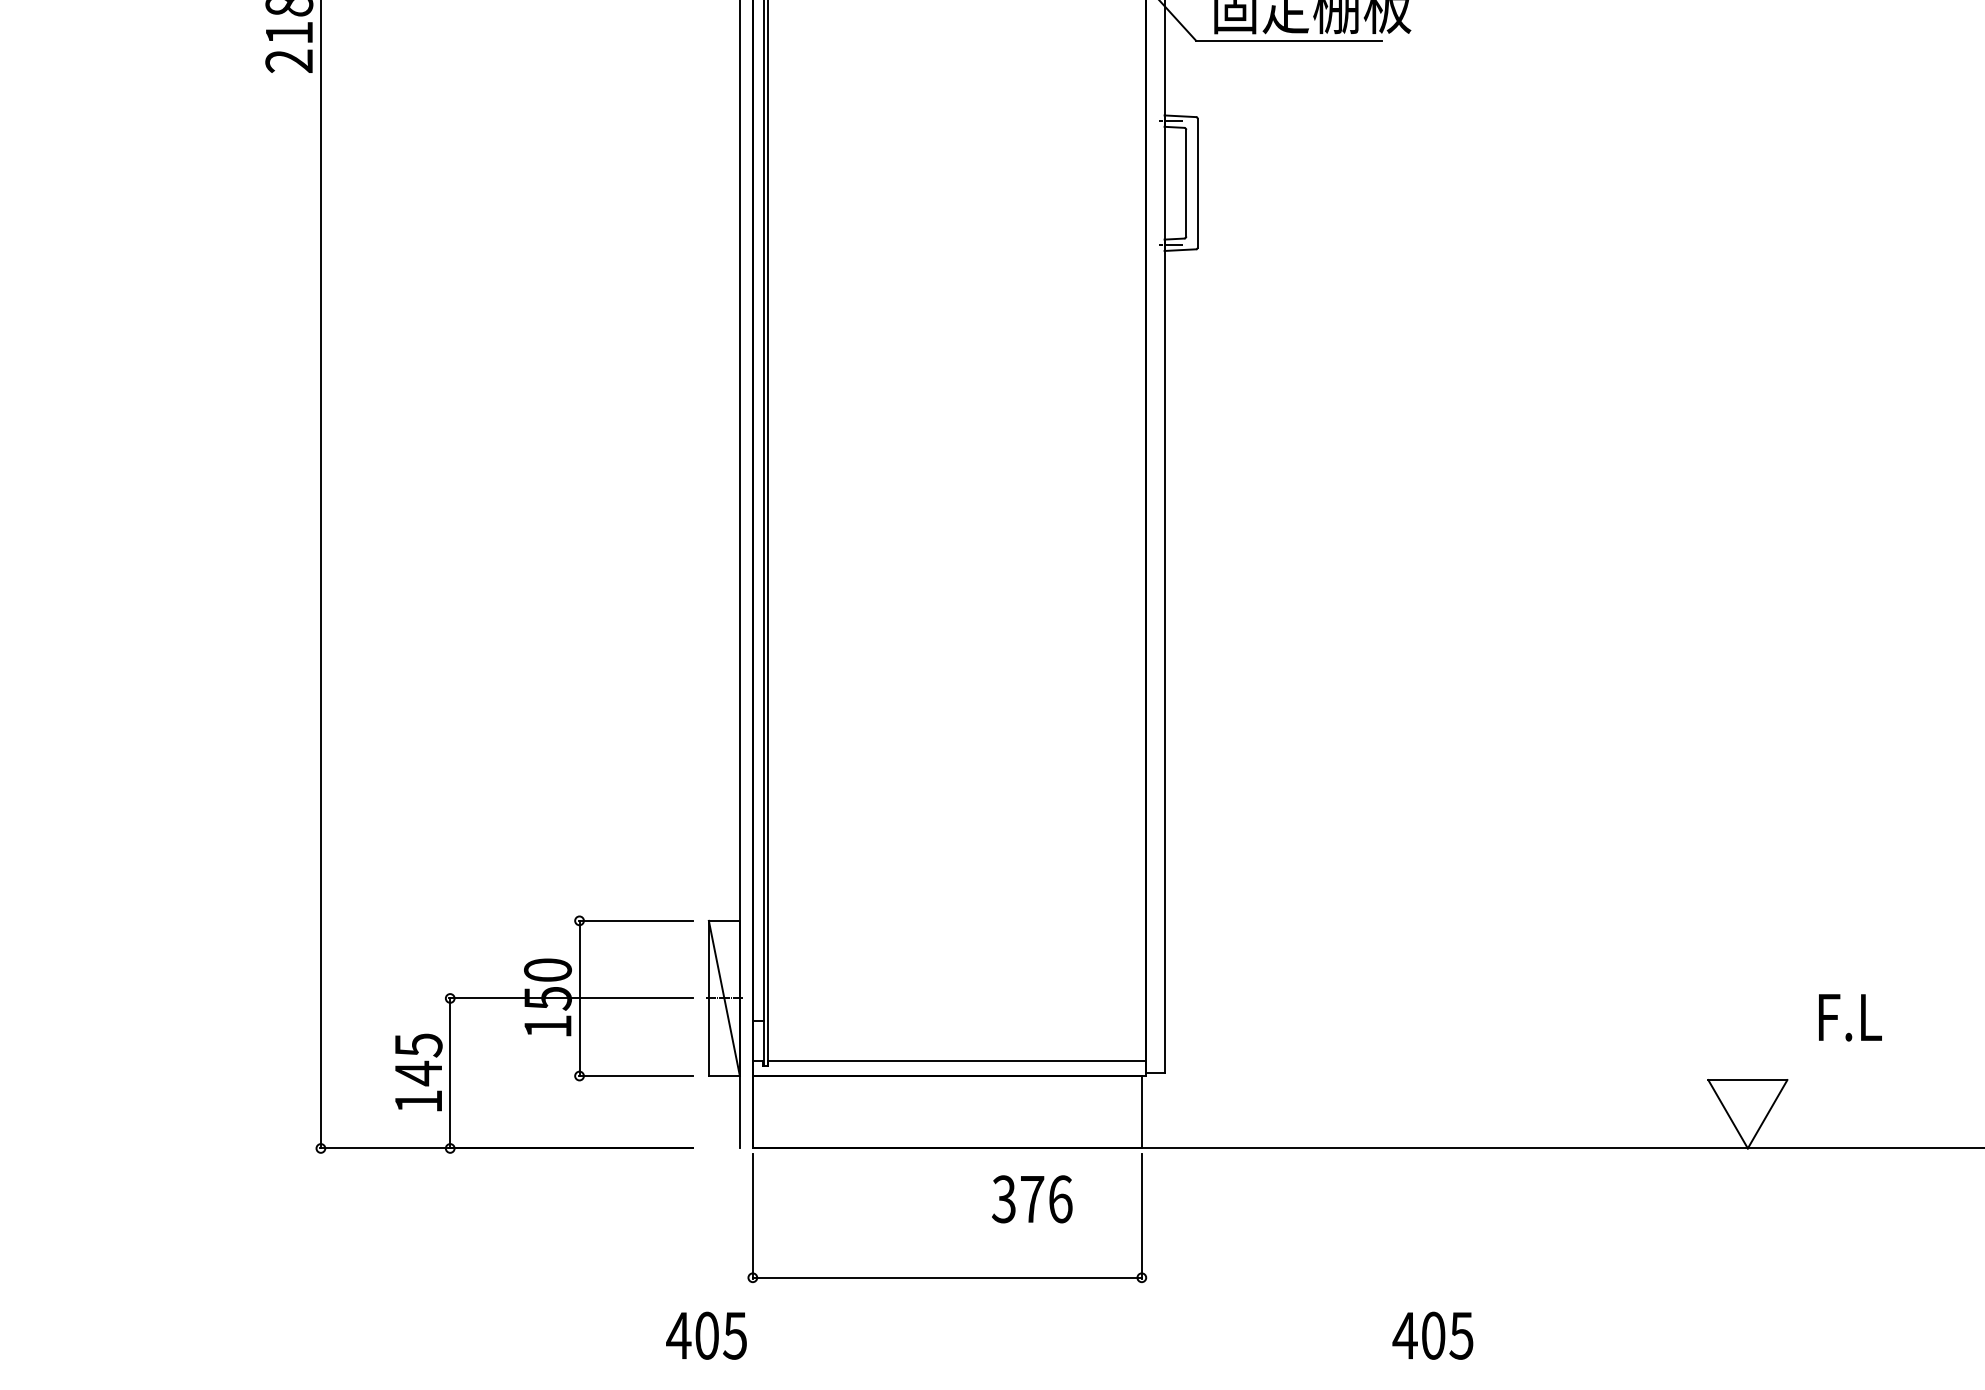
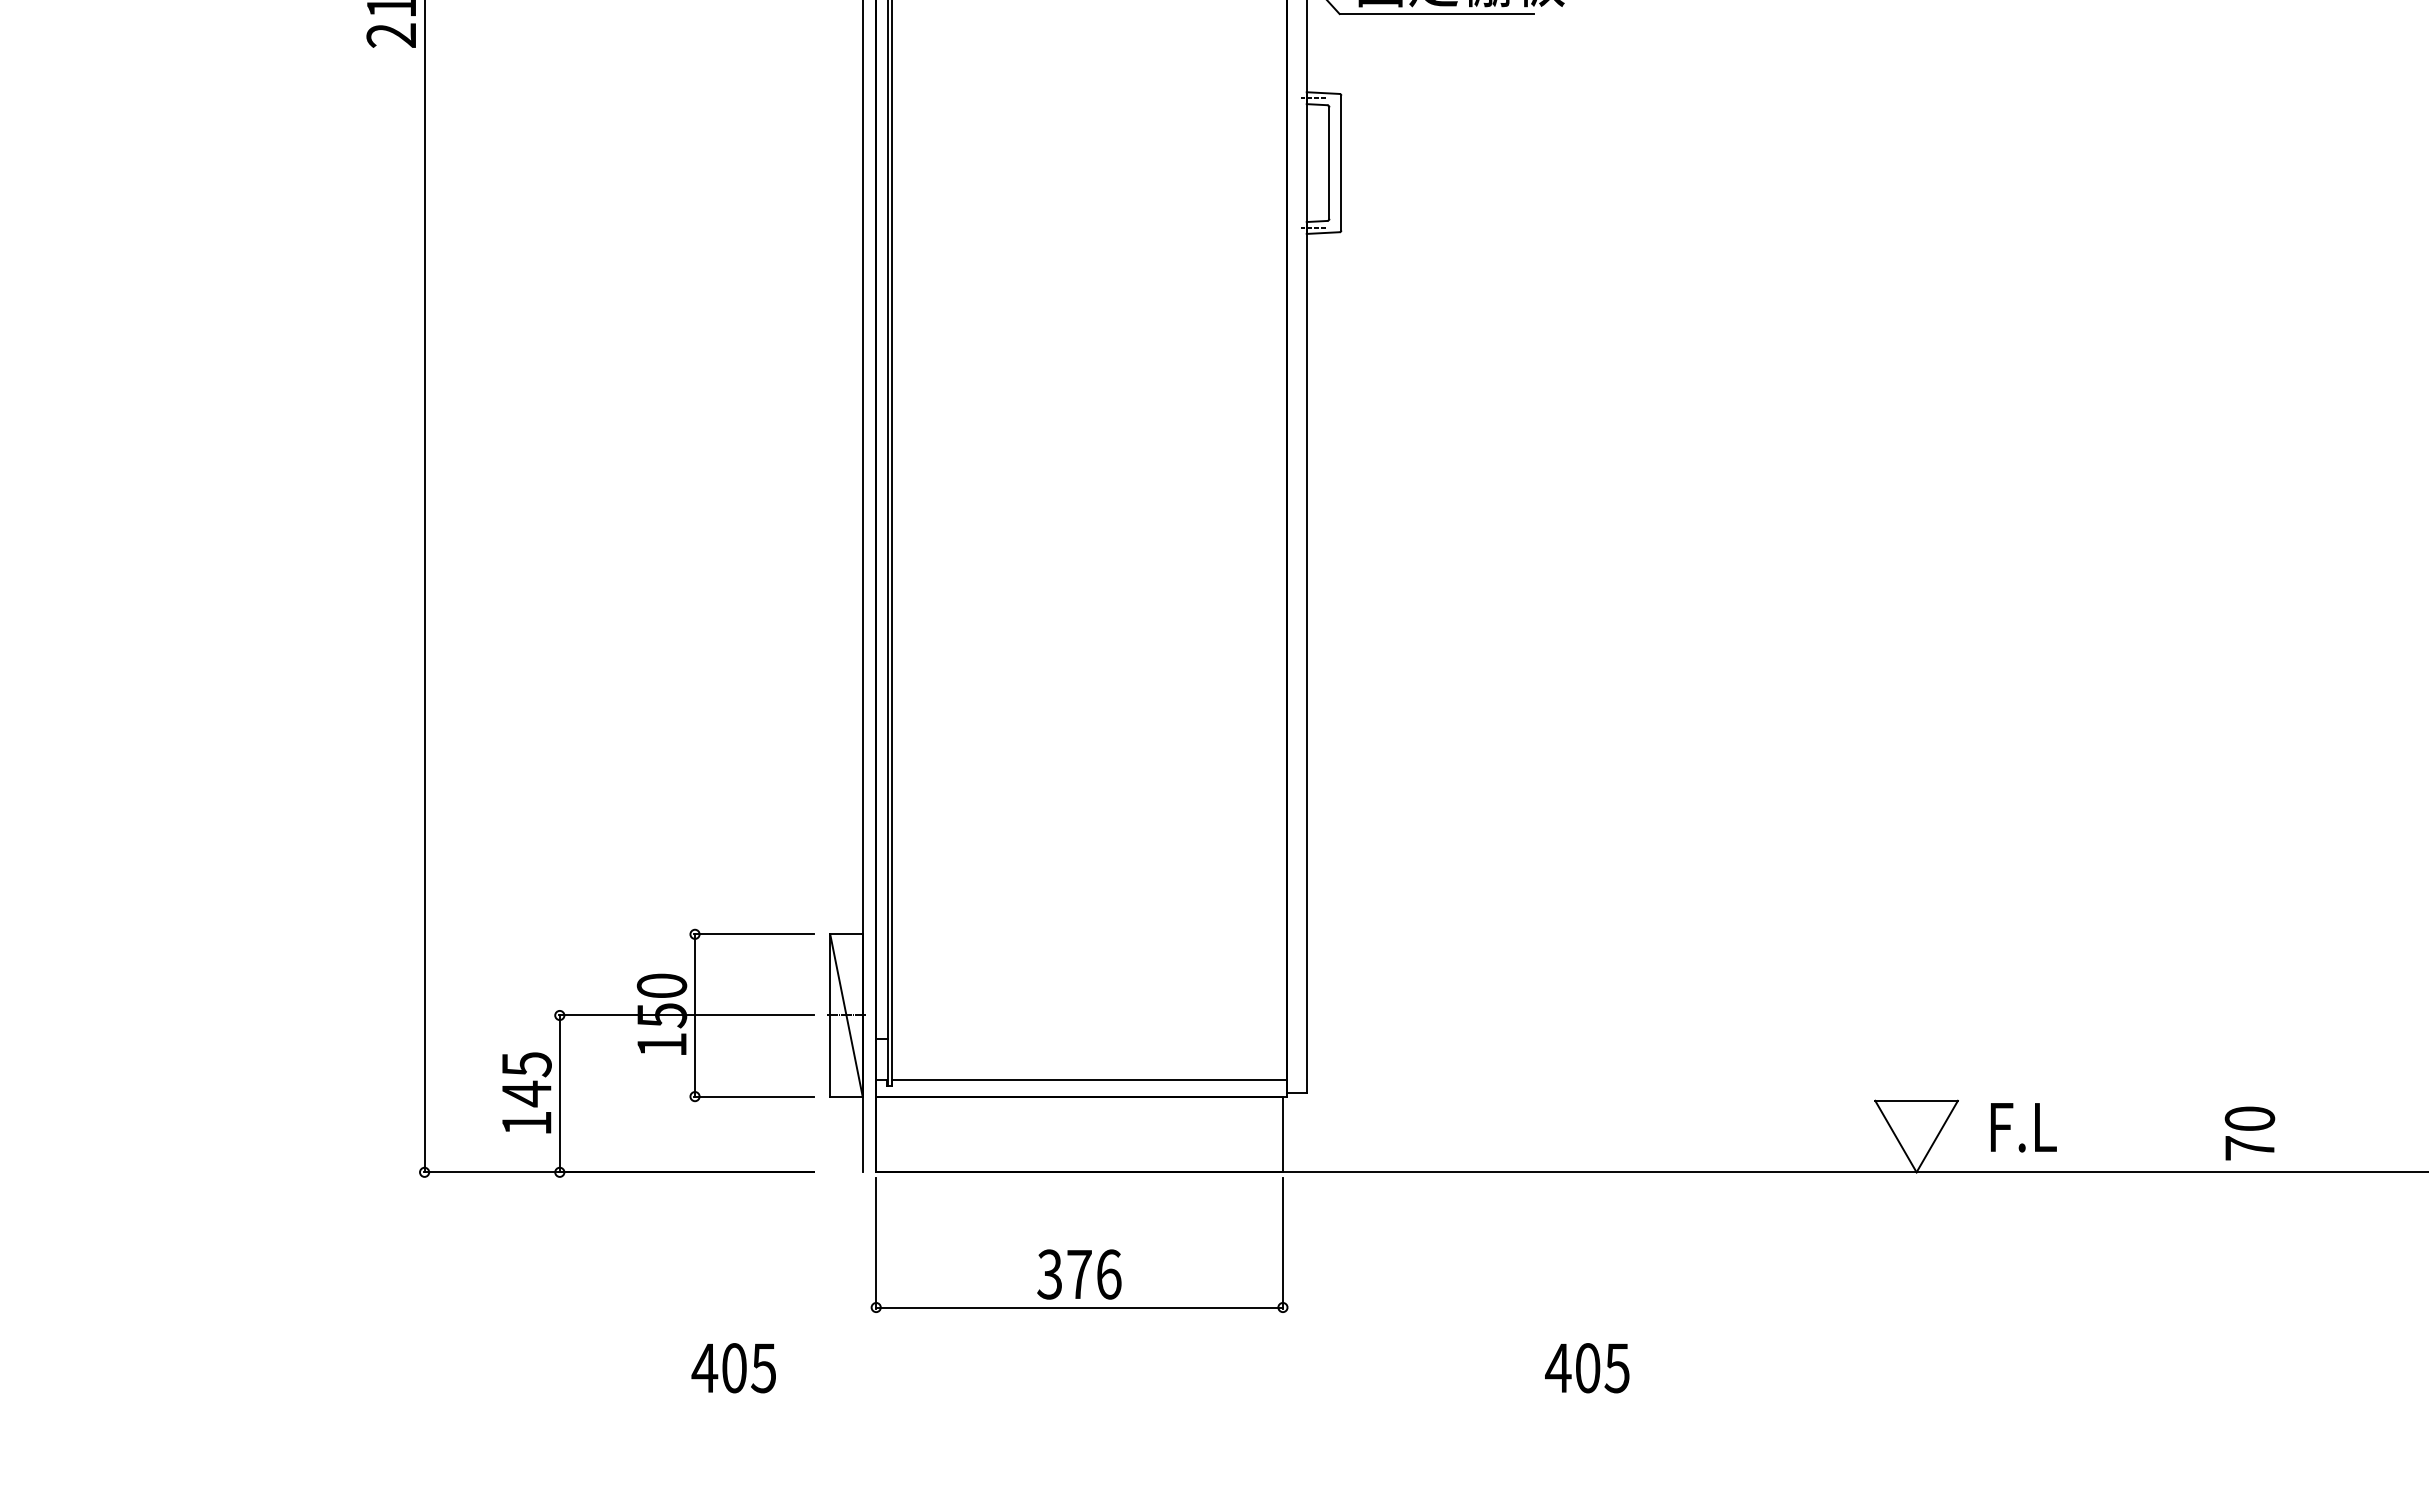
text: (1850, 1017) -> (2023, 1127), moved
text: (1032, 1199) -> (1079, 1274), moved
text: (706, 1336) -> (733, 1368), moved

